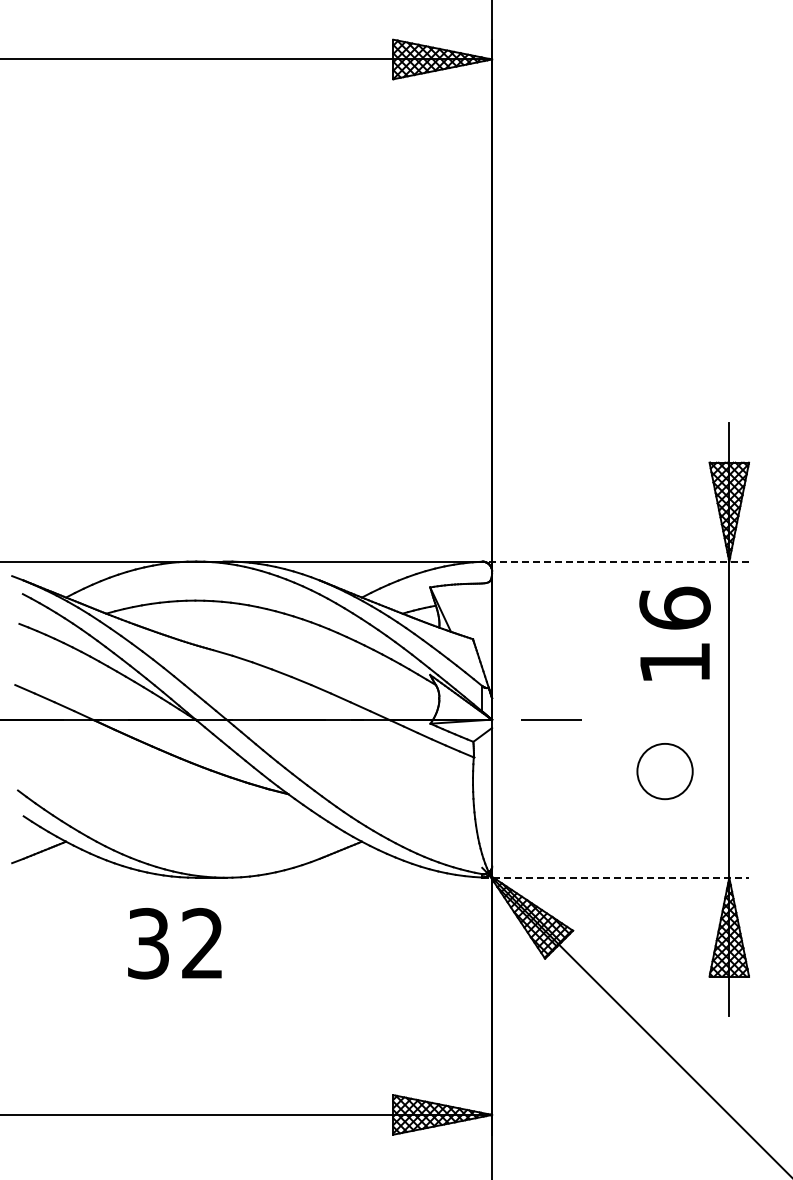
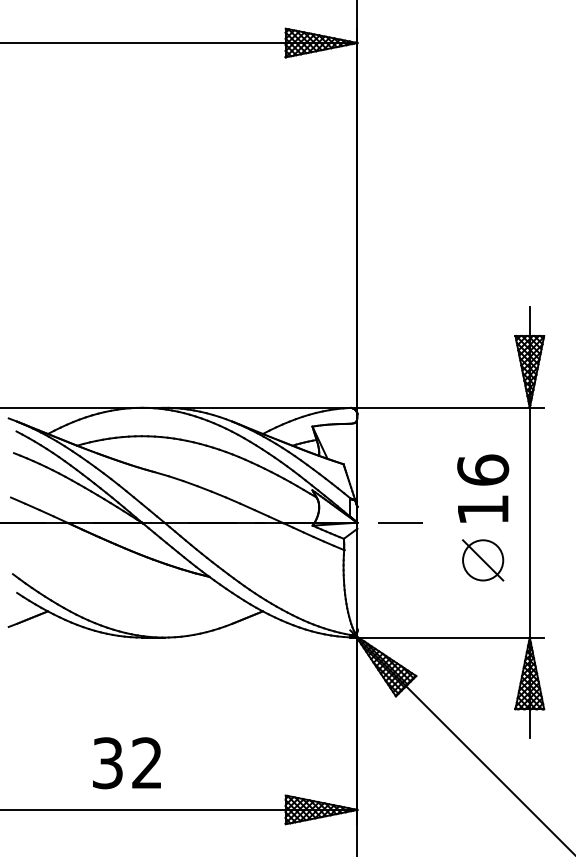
line: (615, 561) -> (447, 407), dashed -> solid
text: (674, 633) -> (482, 488), moved
line: (664, 771) -> (482, 560), added
line: (616, 877) -> (447, 637), dashed -> solid
text: (174, 943) -> (126, 763), moved

